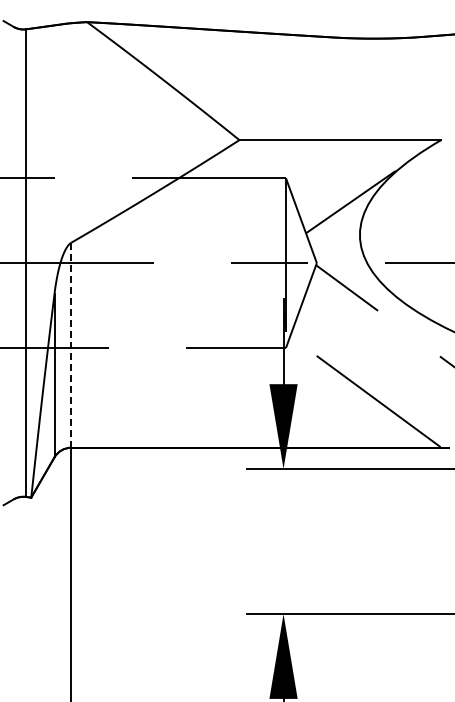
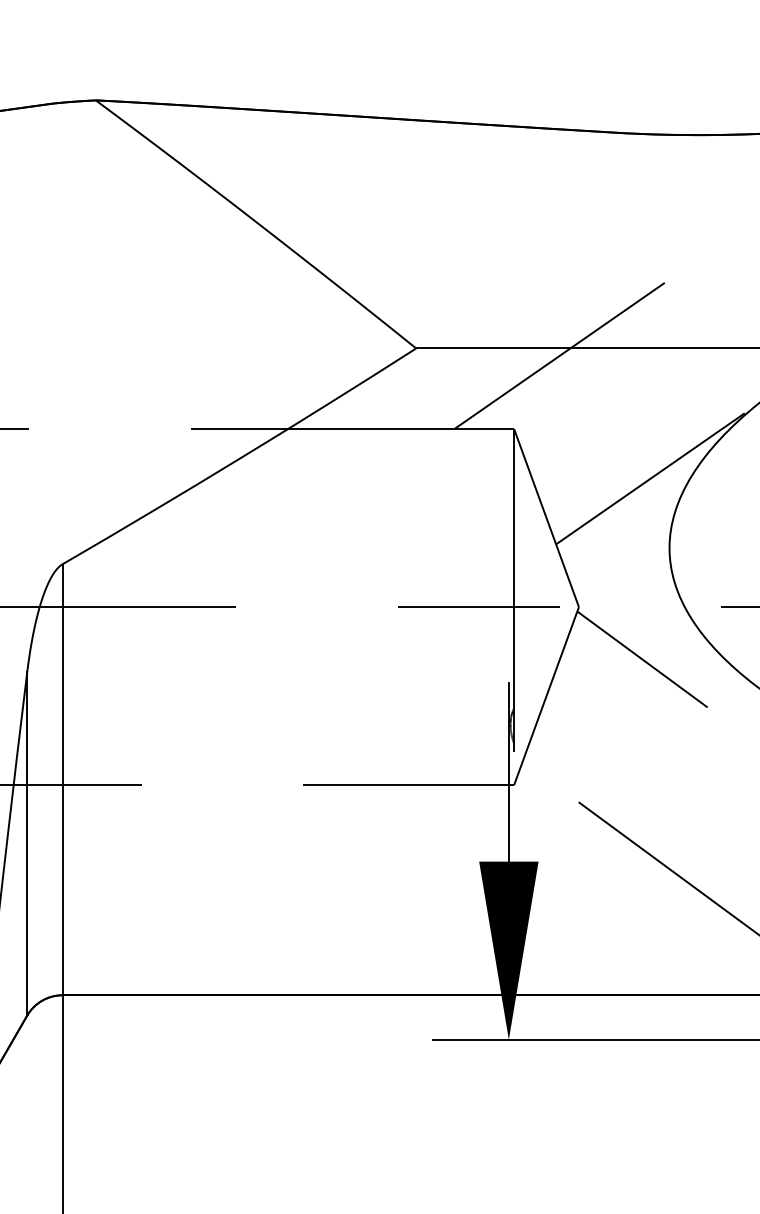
line: (307, 143) -> (559, 355), added
line: (71, 345) -> (62, 780), dashed -> solid

